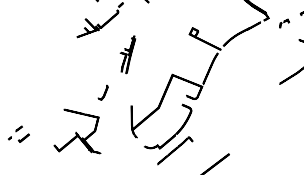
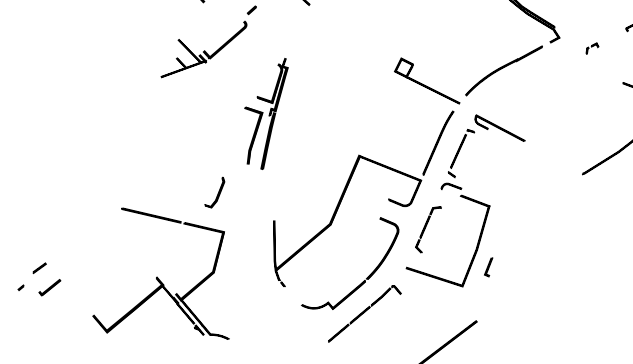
part: (284, 22) -> (592, 46), size x0.62
part: (127, 54) -> (265, 113), size x1.43
part: (223, 96) -> (465, 200), added
part: (77, 131) -> (161, 273), size x1.43

